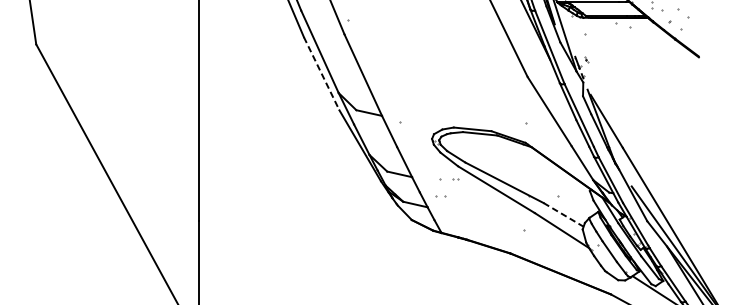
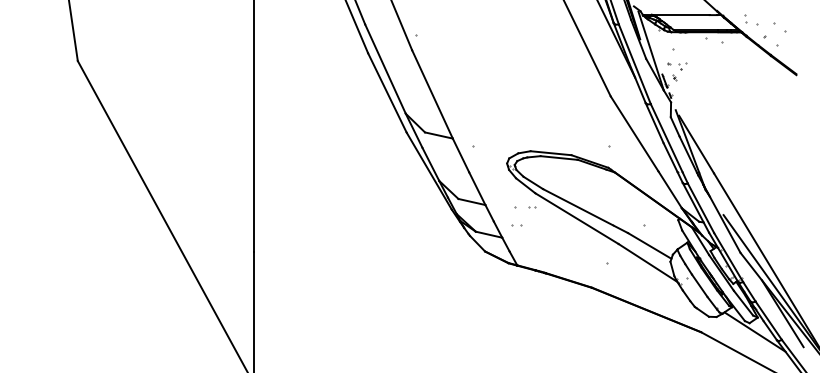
part: (589, 49) -> (677, 66), added
line: (321, 74) -> (387, 93), dashed -> solid
line: (564, 215) -> (650, 246), dashed -> solid

